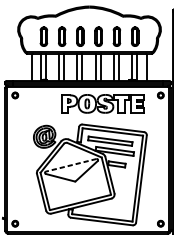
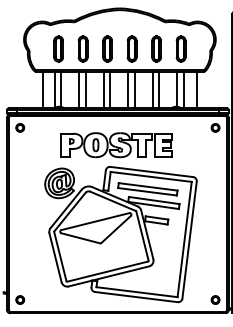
part: (102, 104) -> (116, 145), moved
line: (71, 165) -> (95, 221), dashed -> solid

